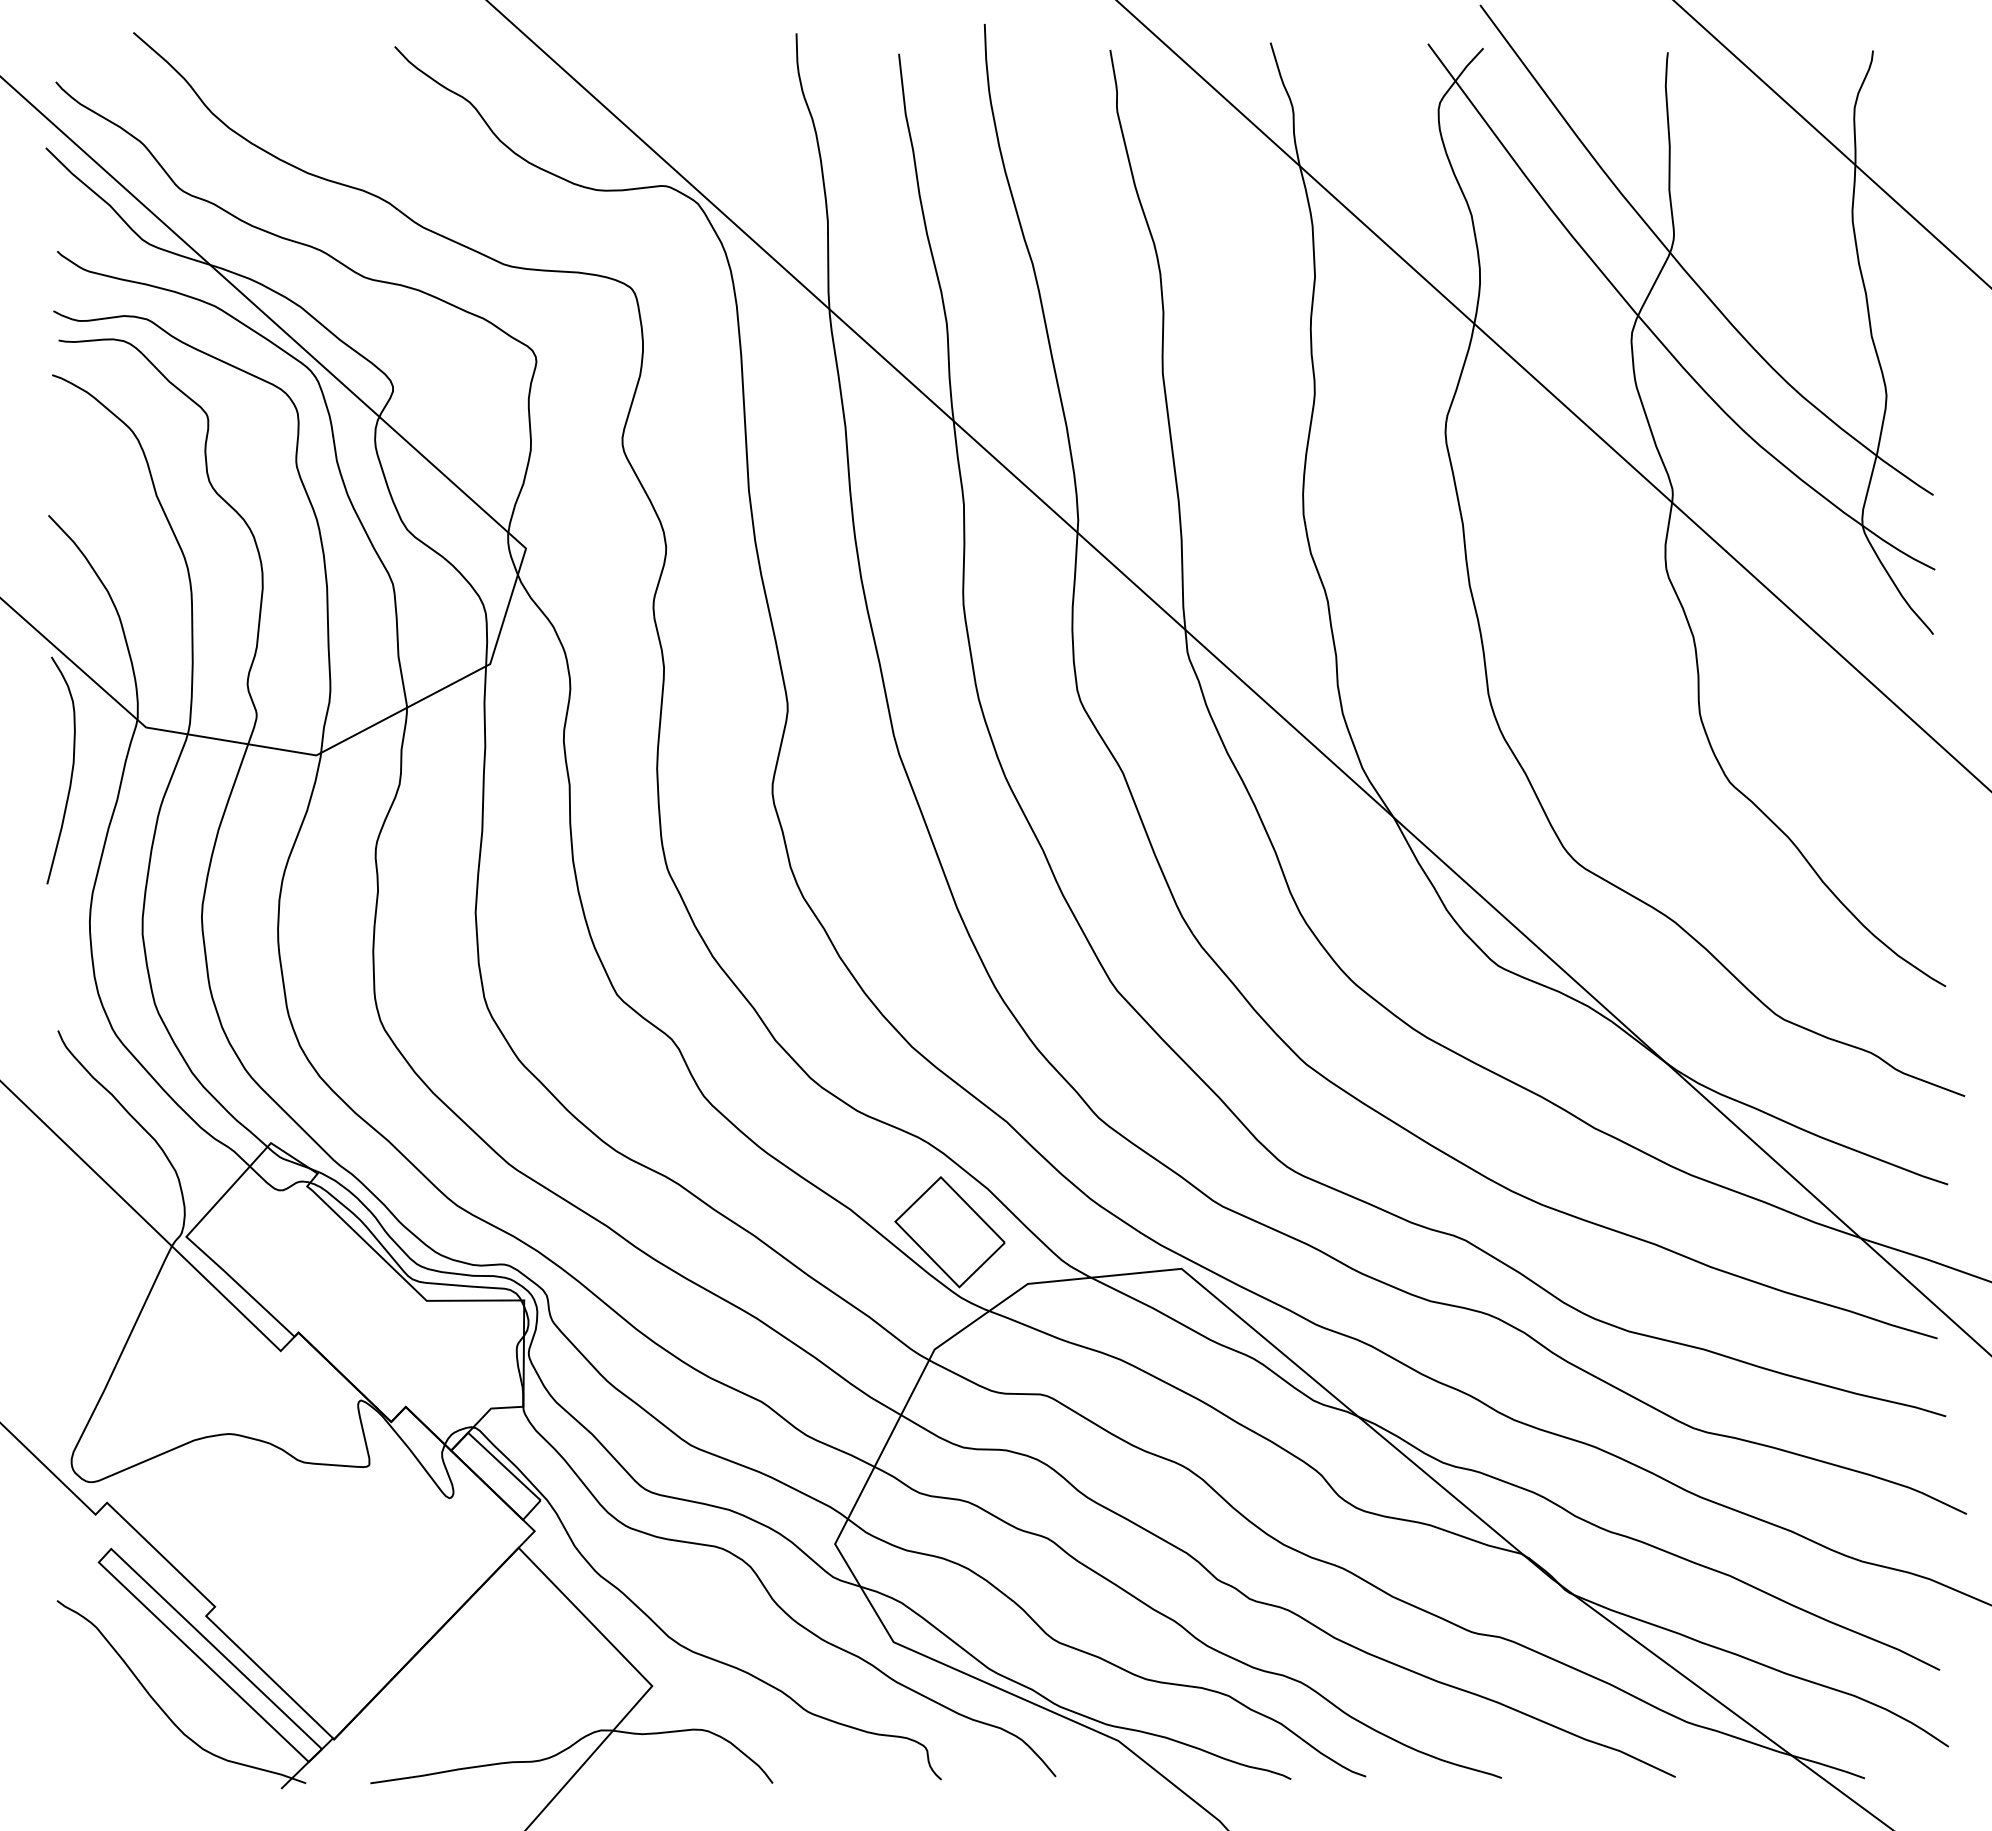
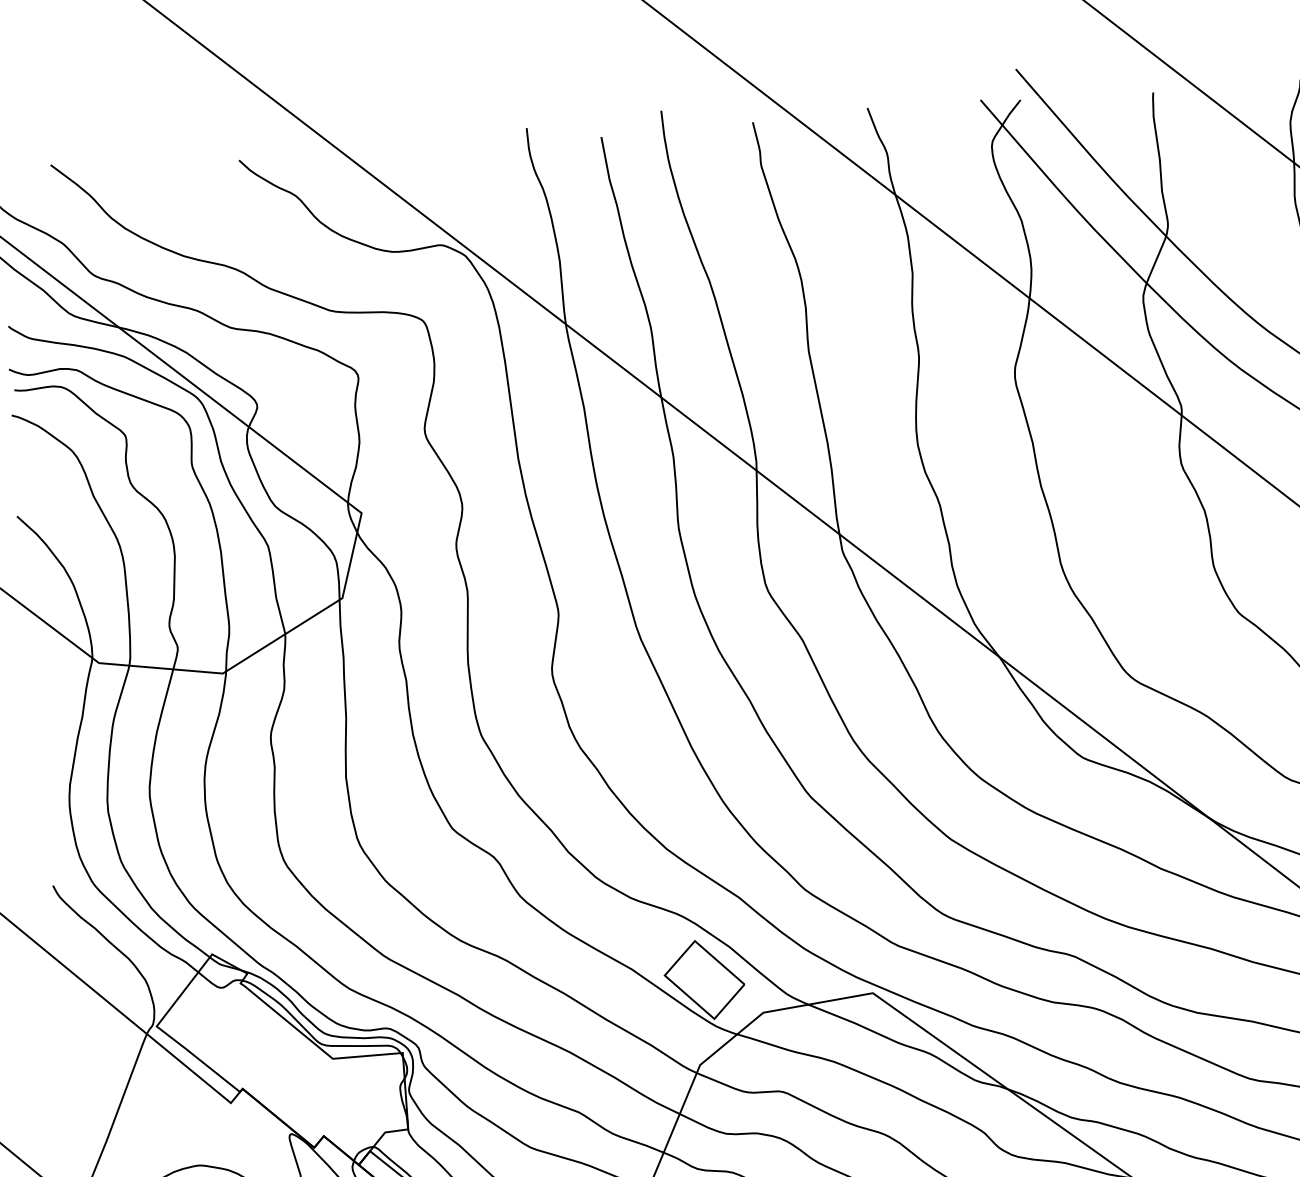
curve: (71, 770) -> (47, 698), removed

